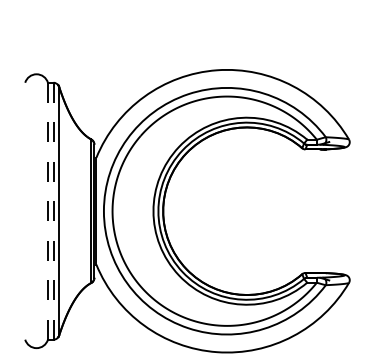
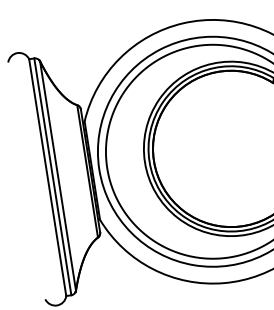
line: (47, 210) -> (47, 177), dashed -> solid
line: (53, 210) -> (52, 176), dashed -> solid

